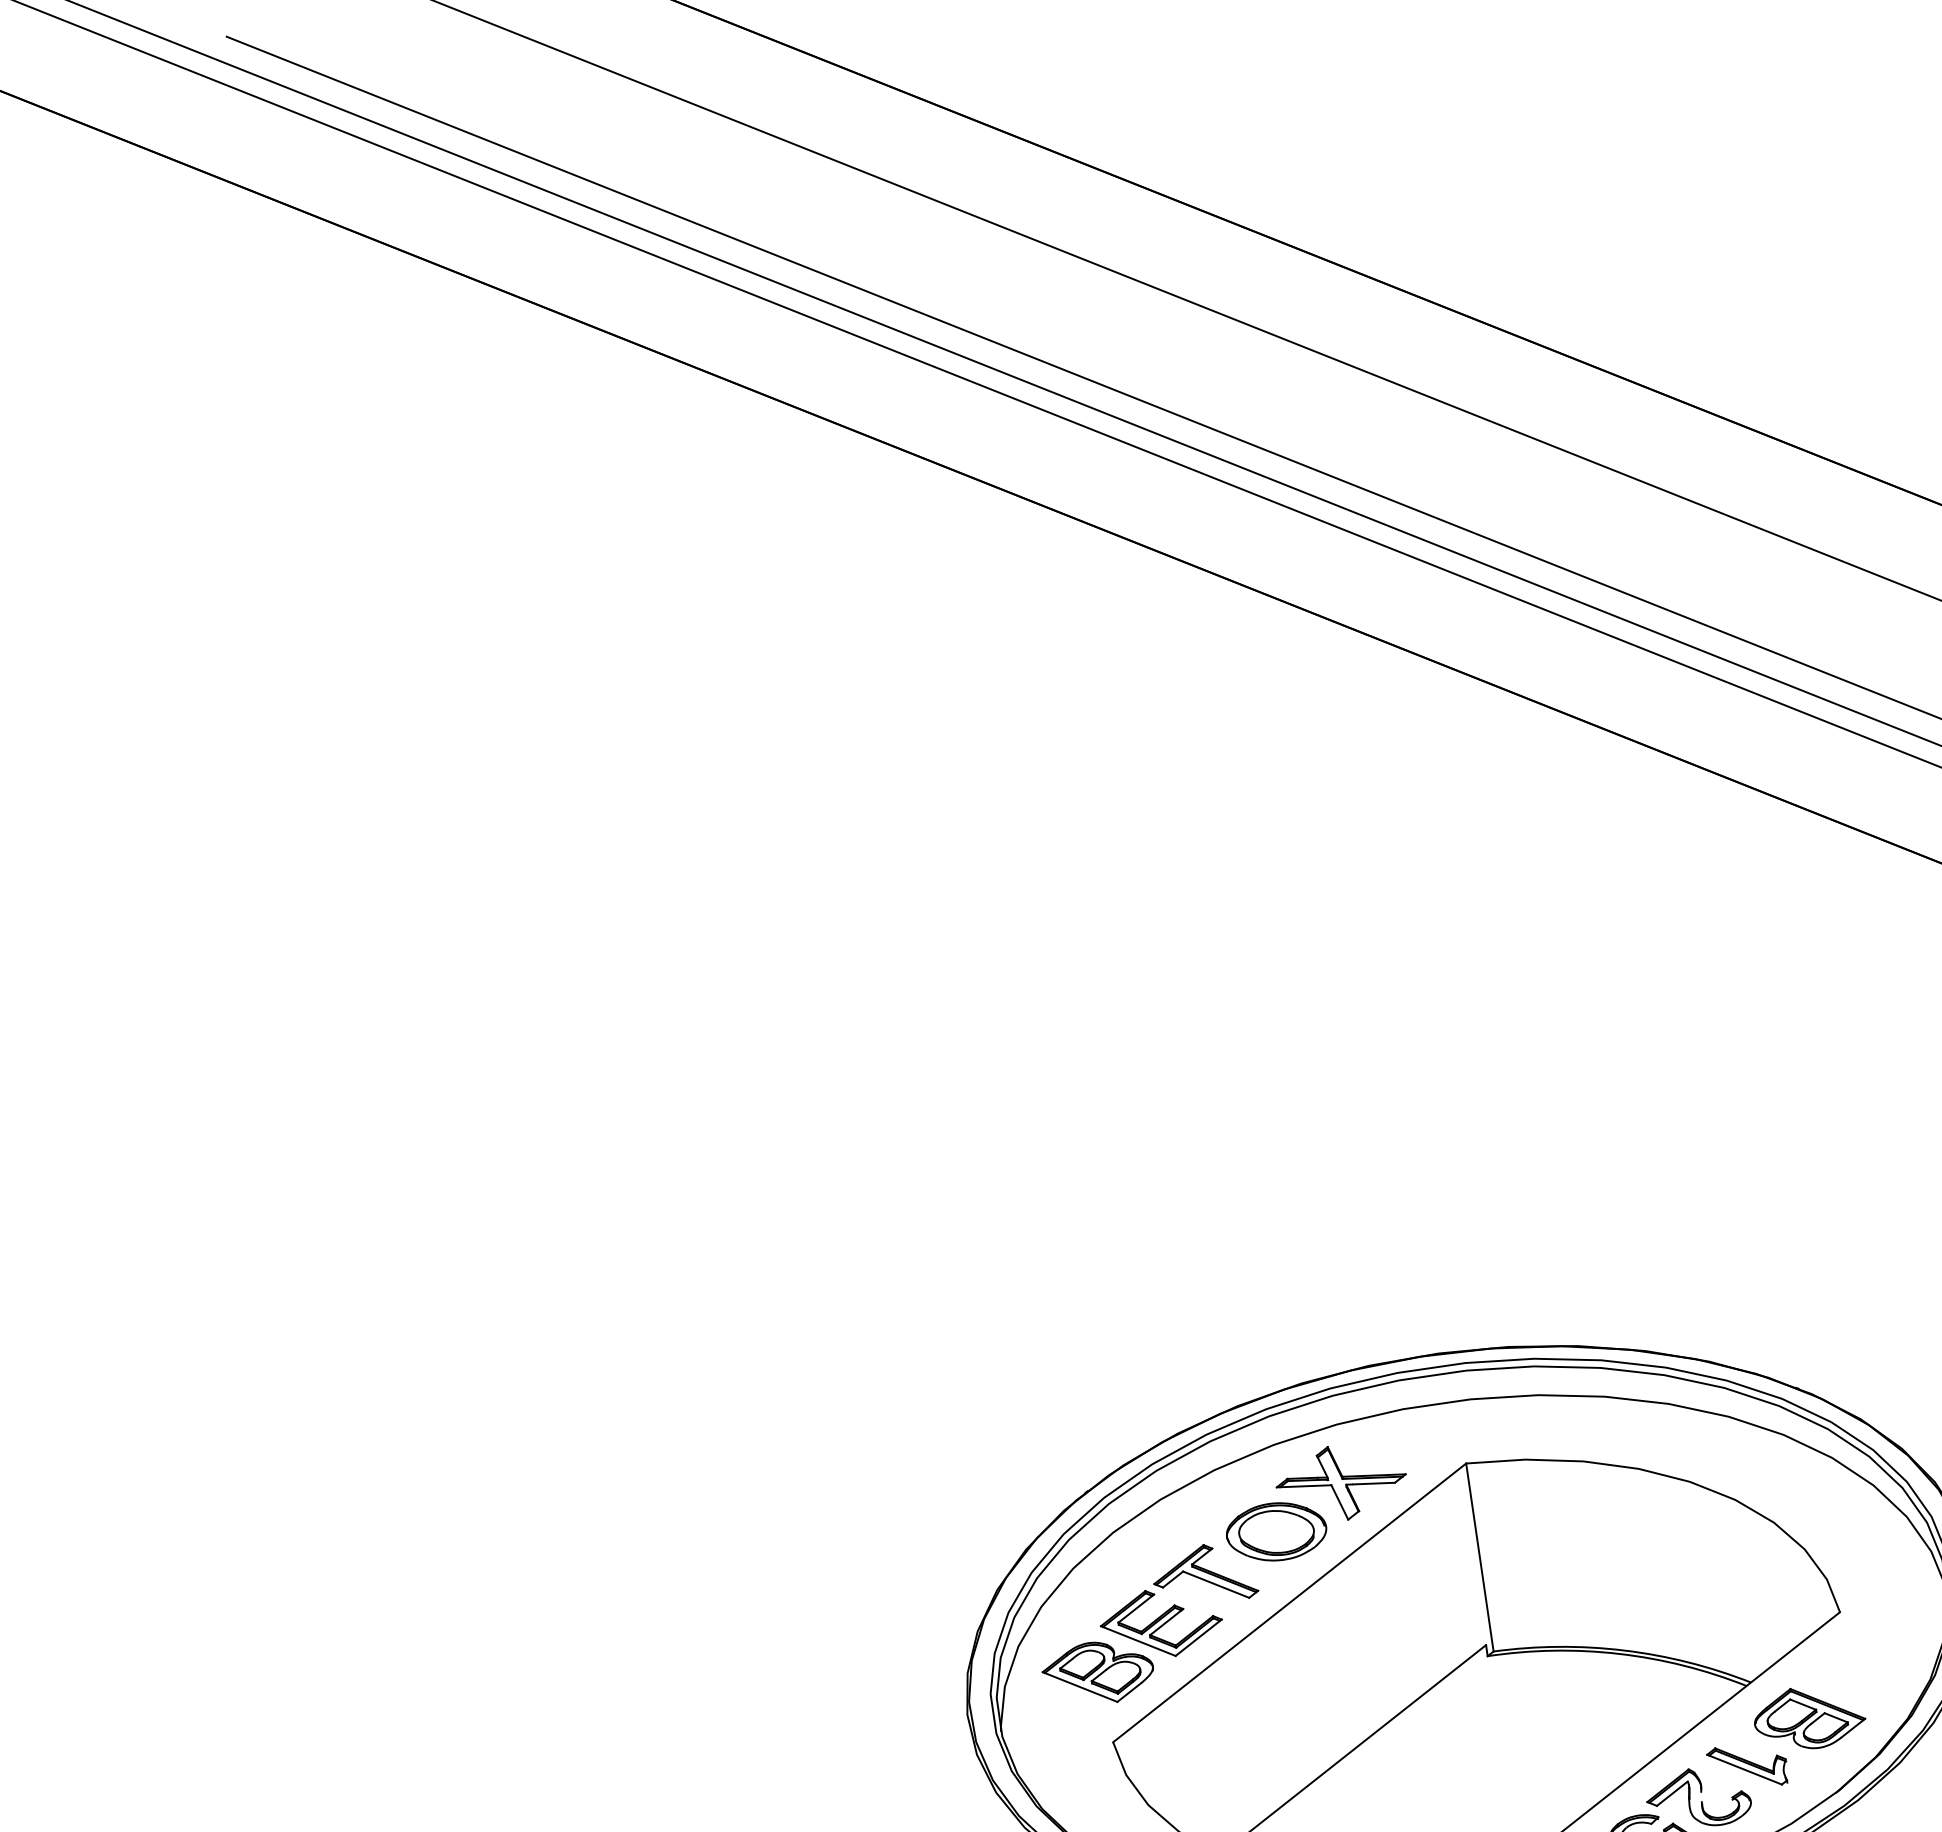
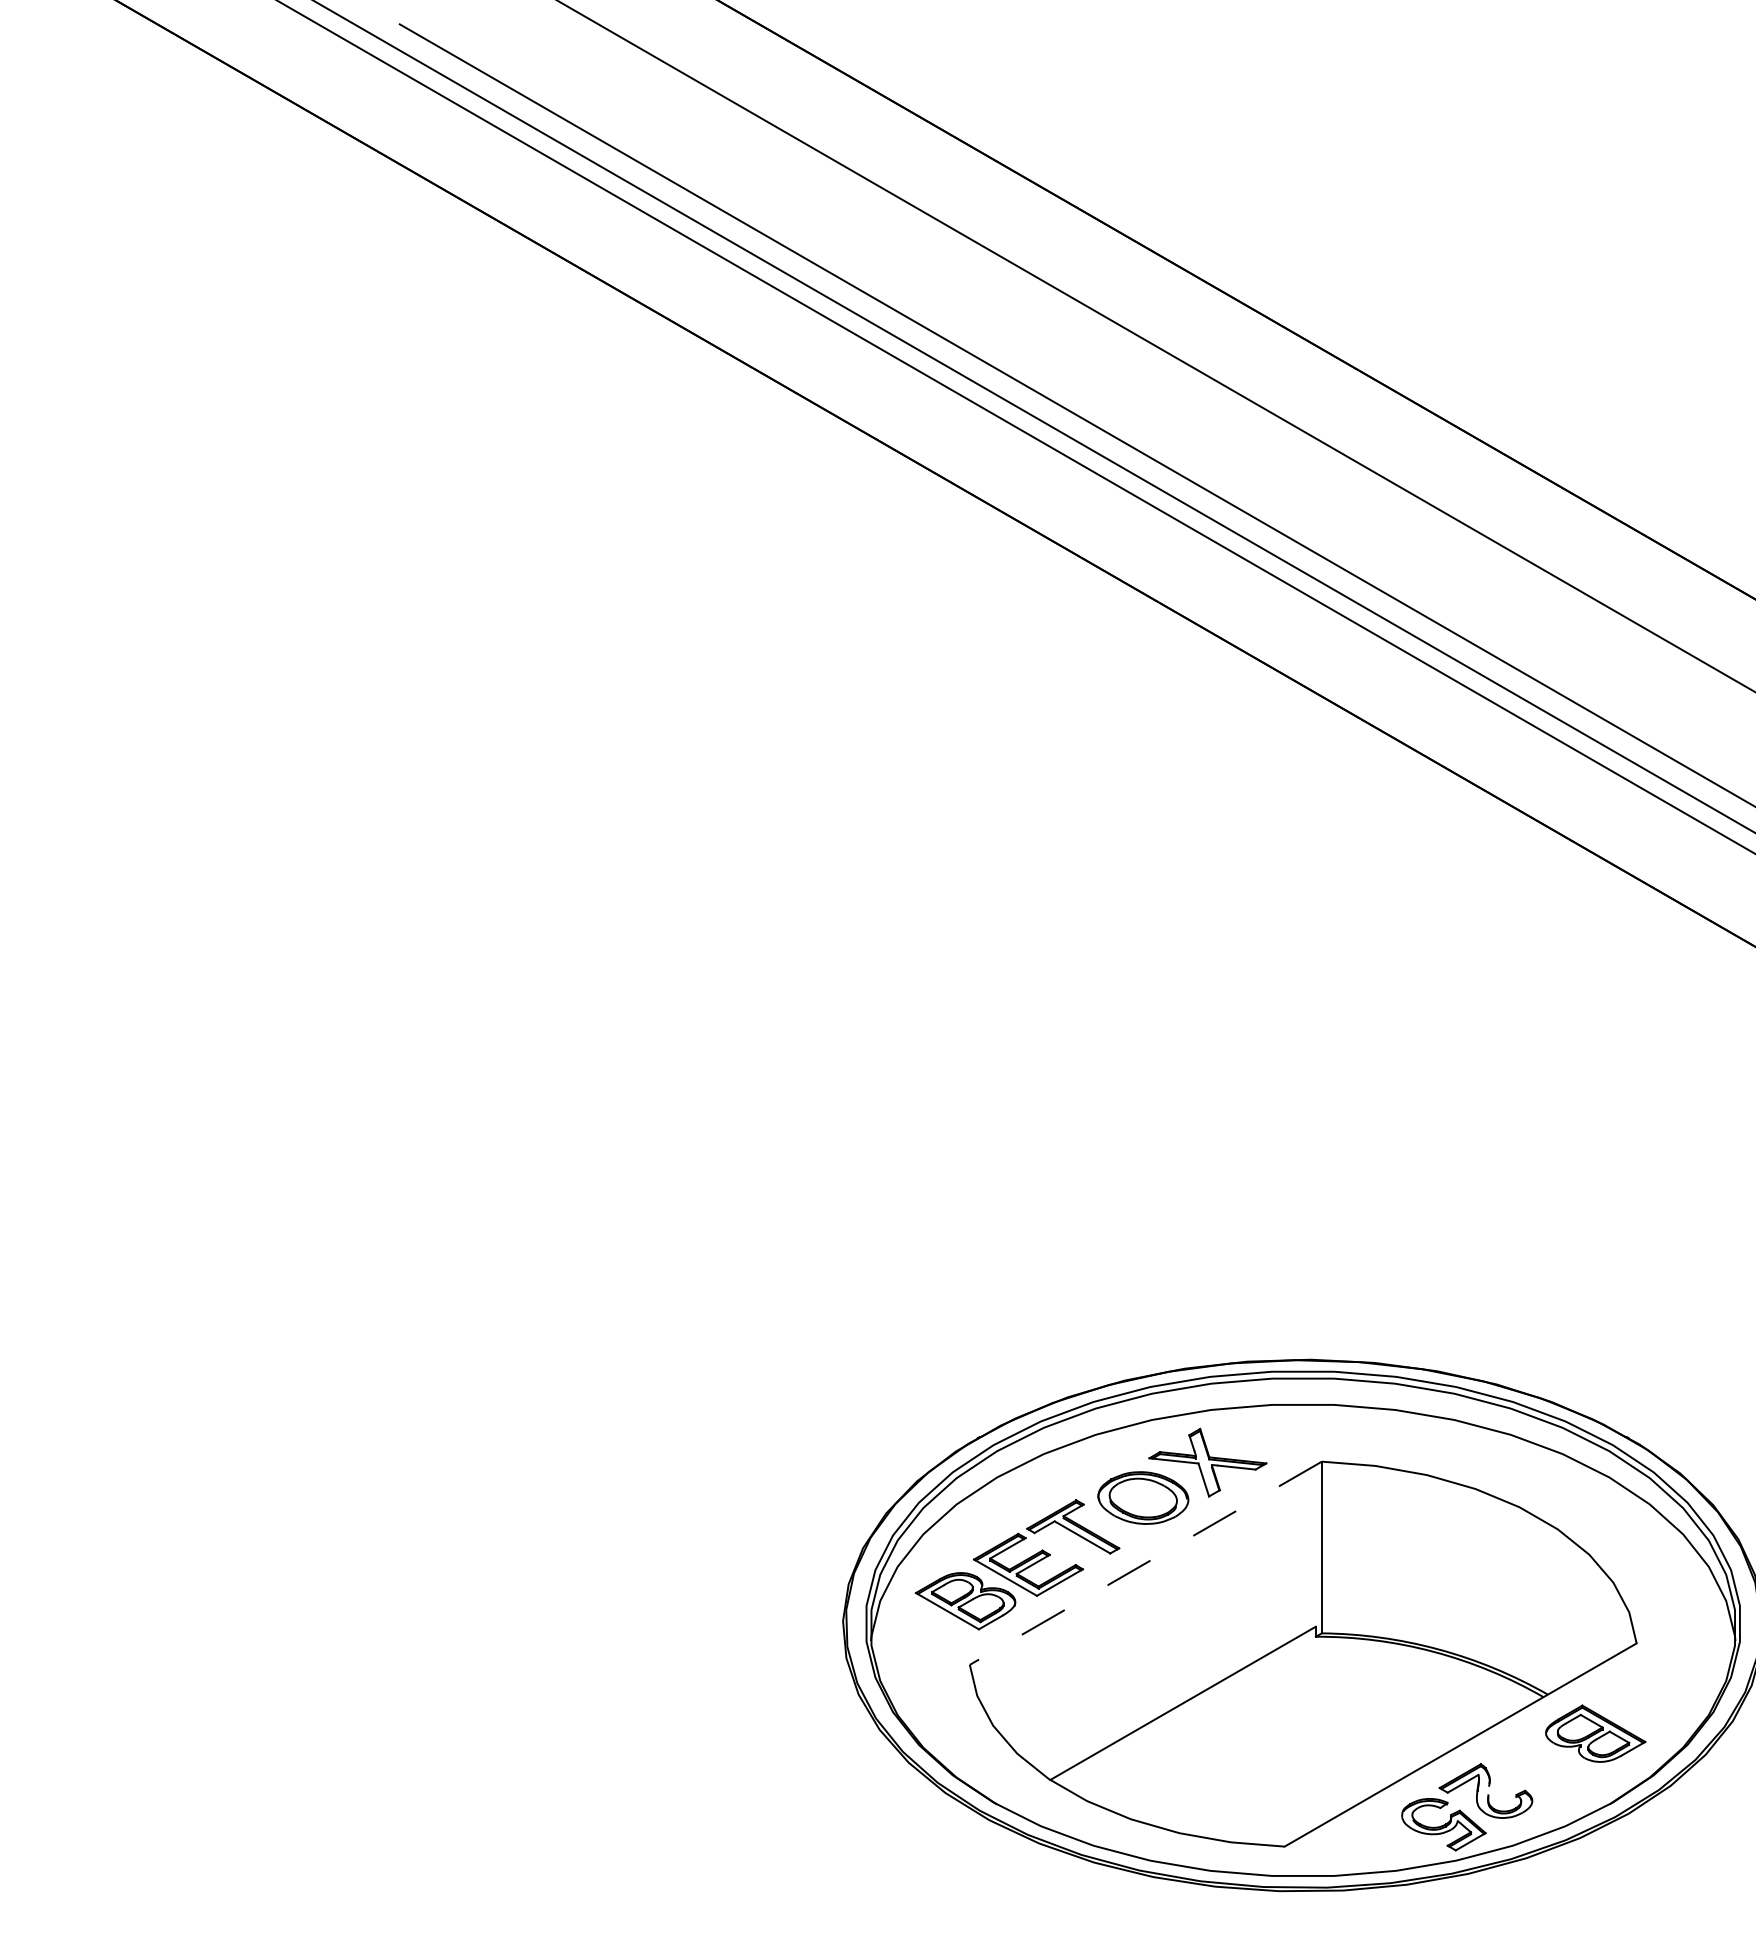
line: (1289, 1603) -> (1145, 1563), solid -> dashed
part: (1748, 1765) -> (1534, 1768), removed

